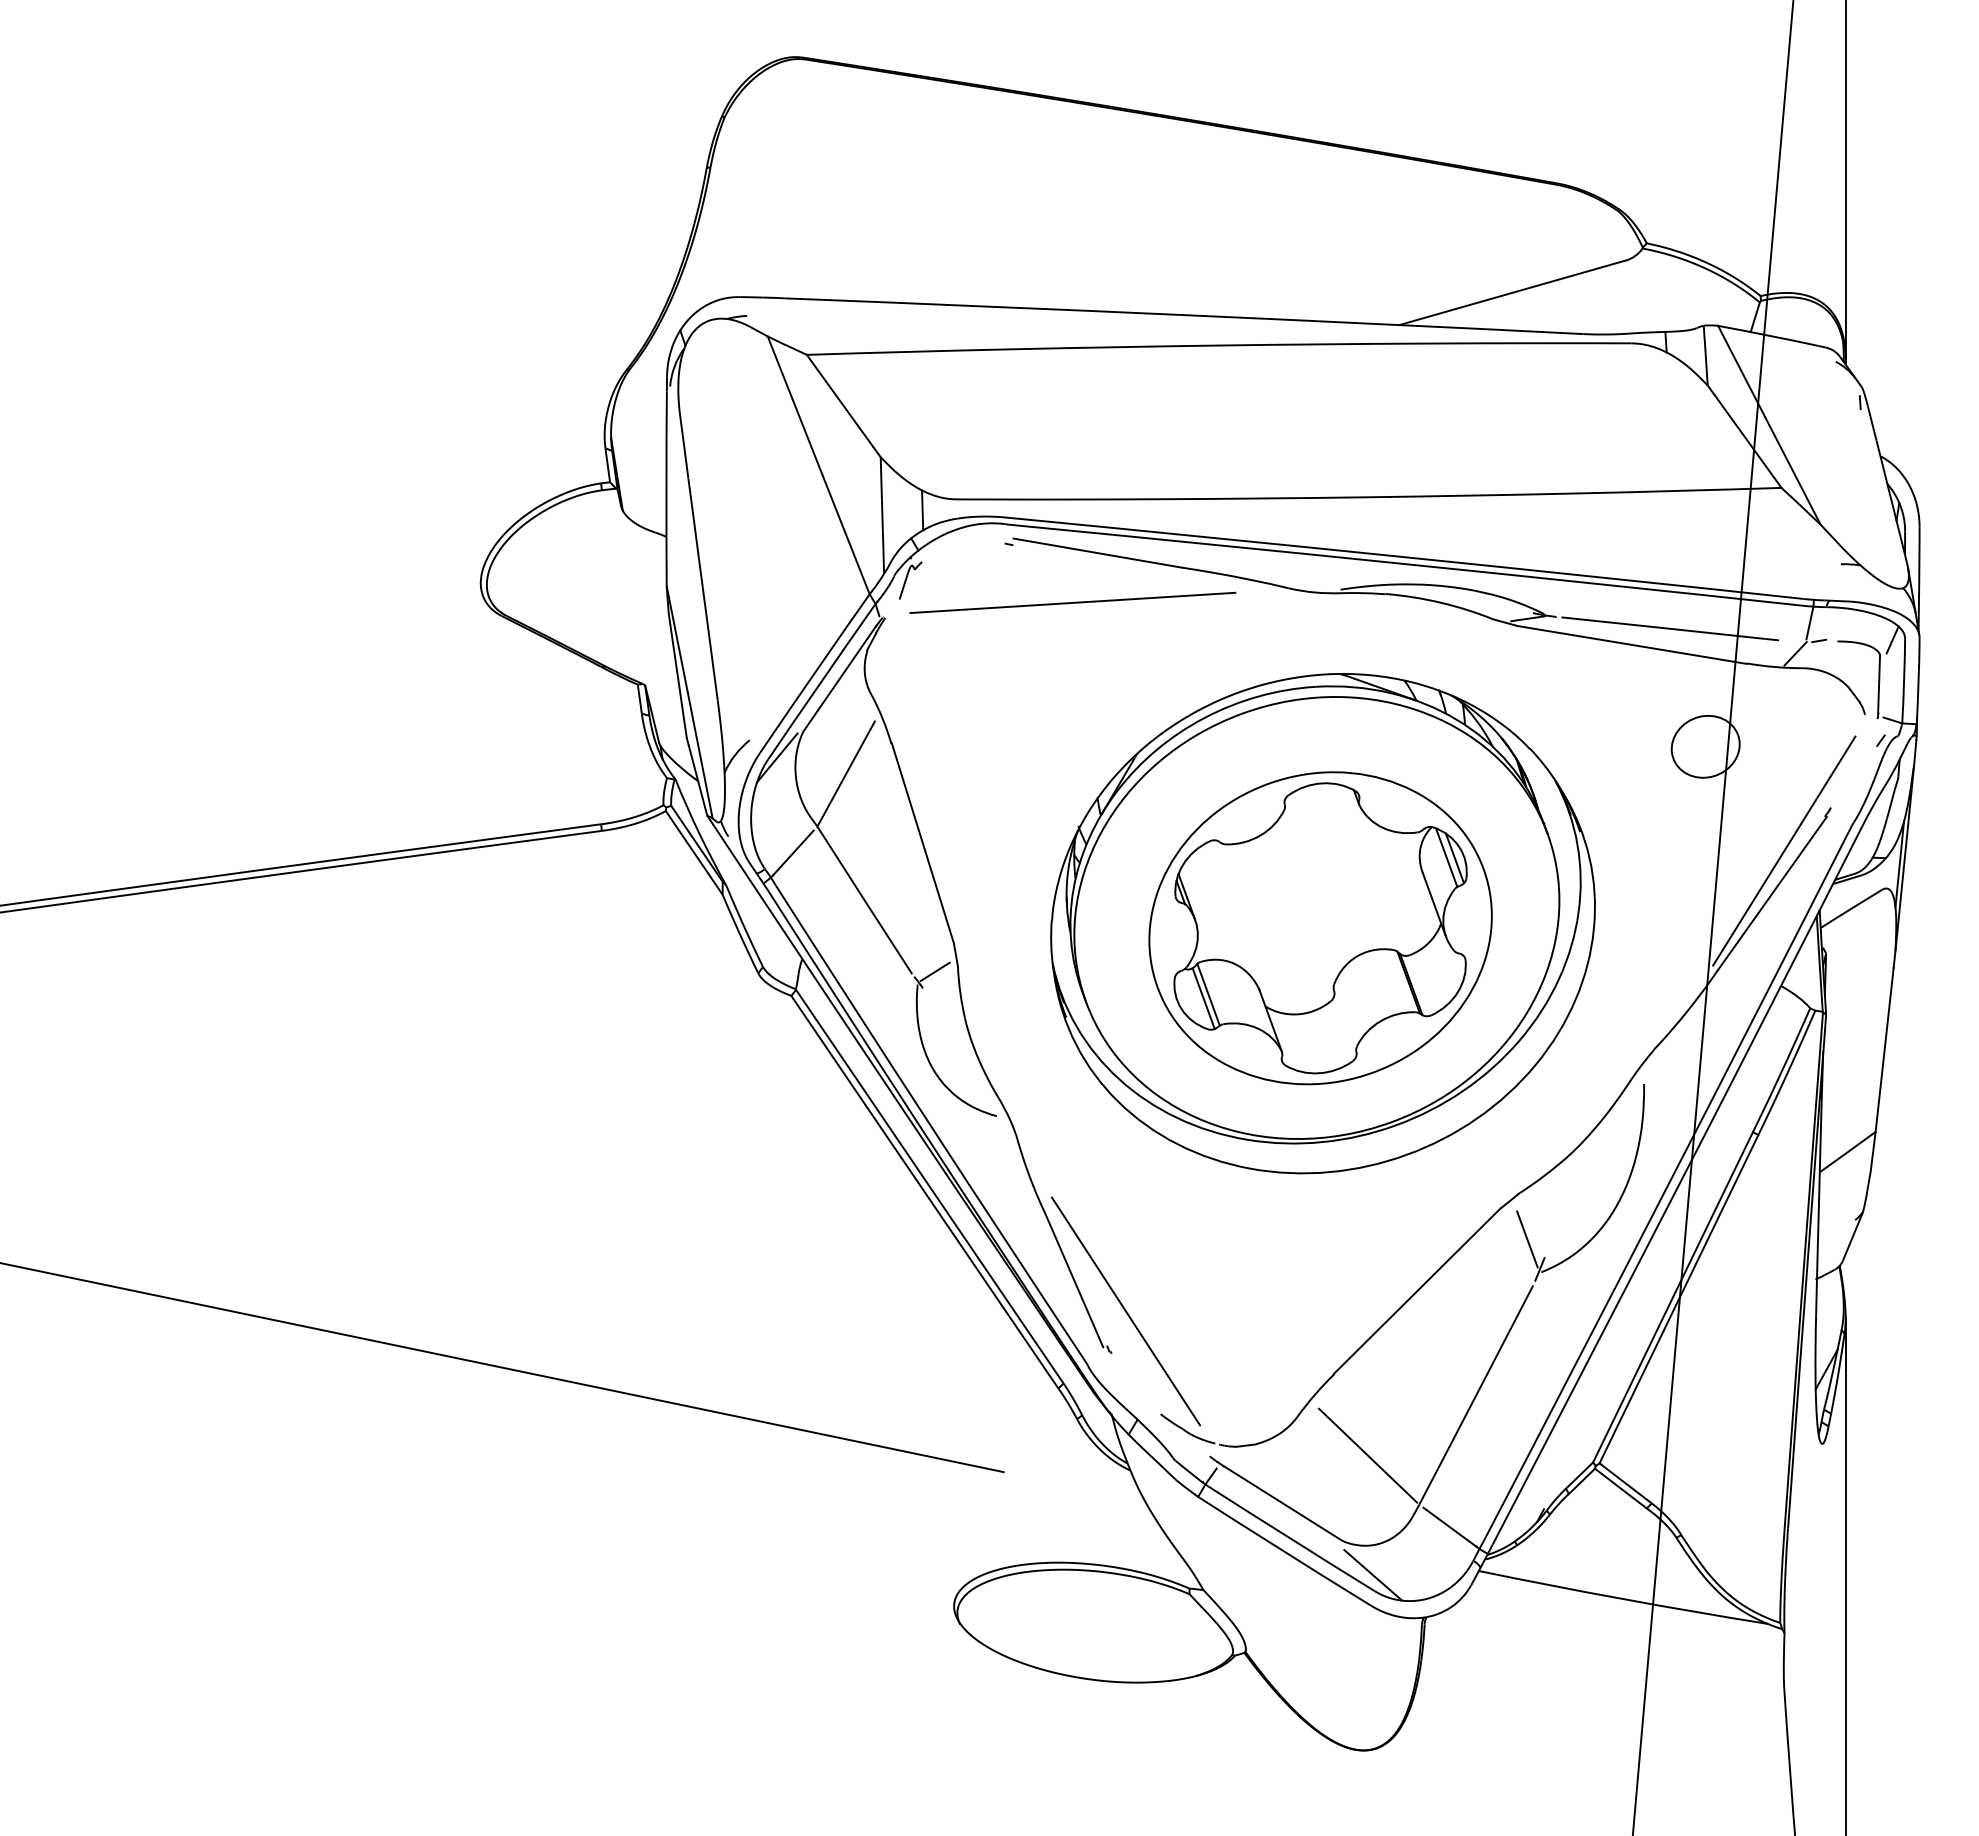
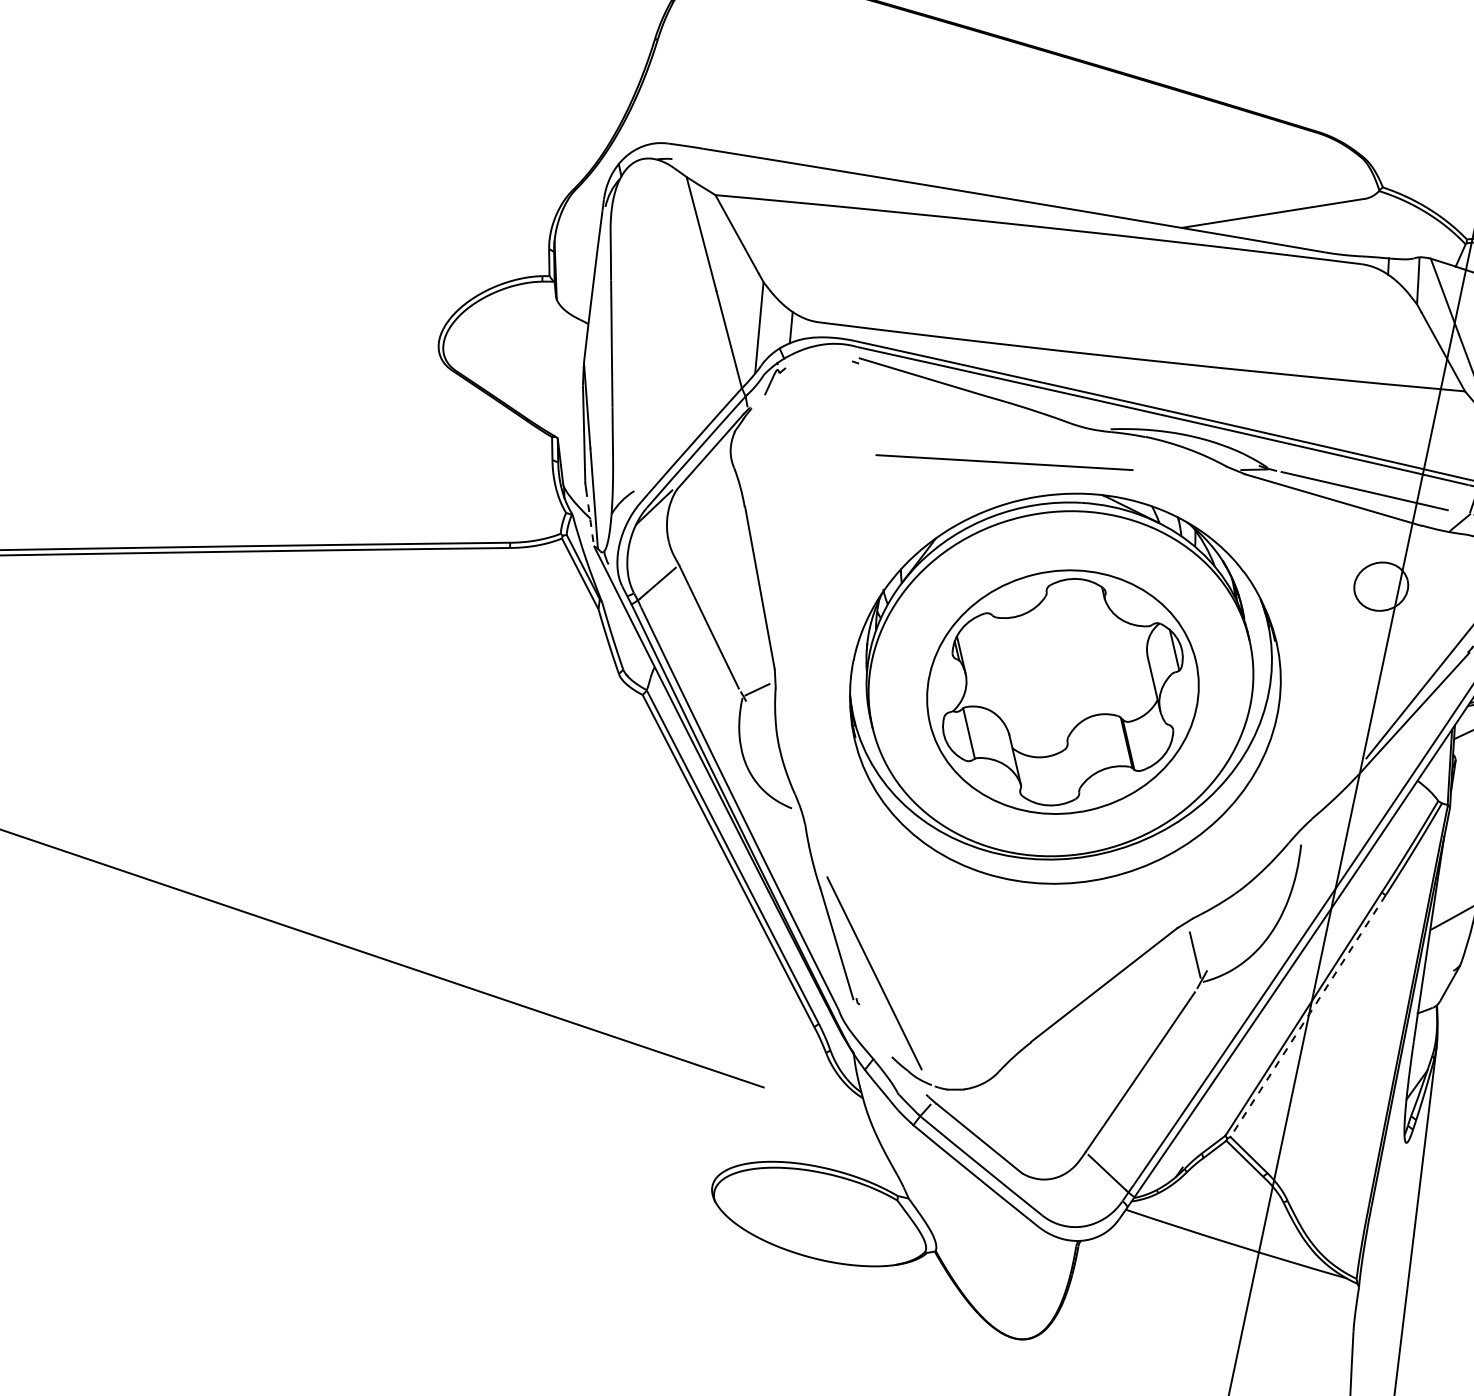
line: (1072, 602) -> (1004, 462), moved
line: (846, 772) -> (706, 525), removed
line: (698, 781) -> (590, 518), solid -> dashed
line: (1446, 857) -> (1168, 648), removed
line: (1203, 998) -> (964, 735), removed
line: (1678, 1299) -> (1307, 1016), solid -> dashed
line: (1367, 1455) -> (1049, 1108), removed
line: (1373, 1575) -> (1043, 1203), removed

